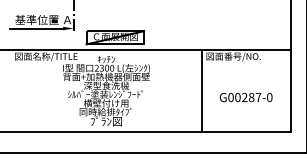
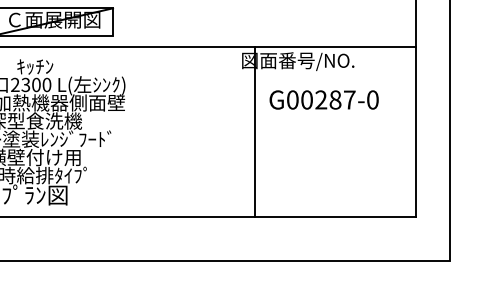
line: (201, 90) -> (254, 130), moved
text: (245, 97) -> (322, 99), moved

